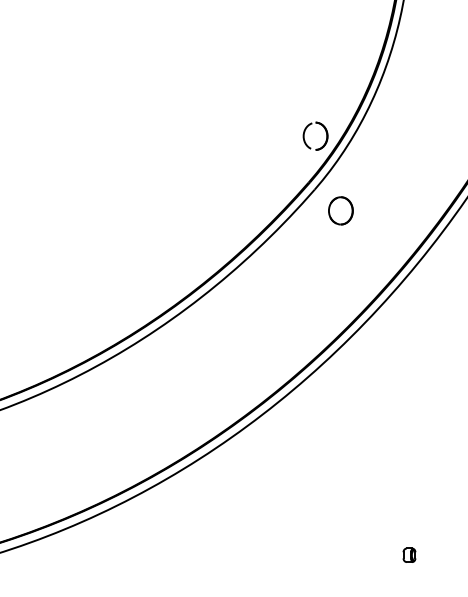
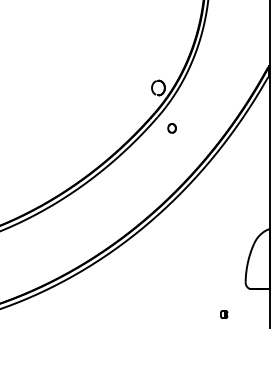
part: (339, 211) -> (171, 128), size x0.6
part: (409, 555) -> (224, 314), moved

